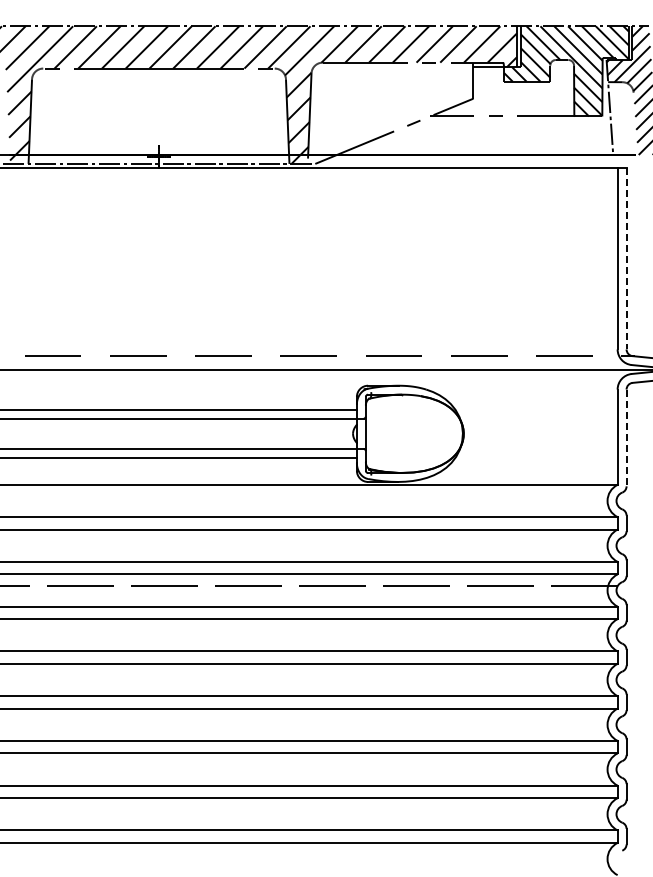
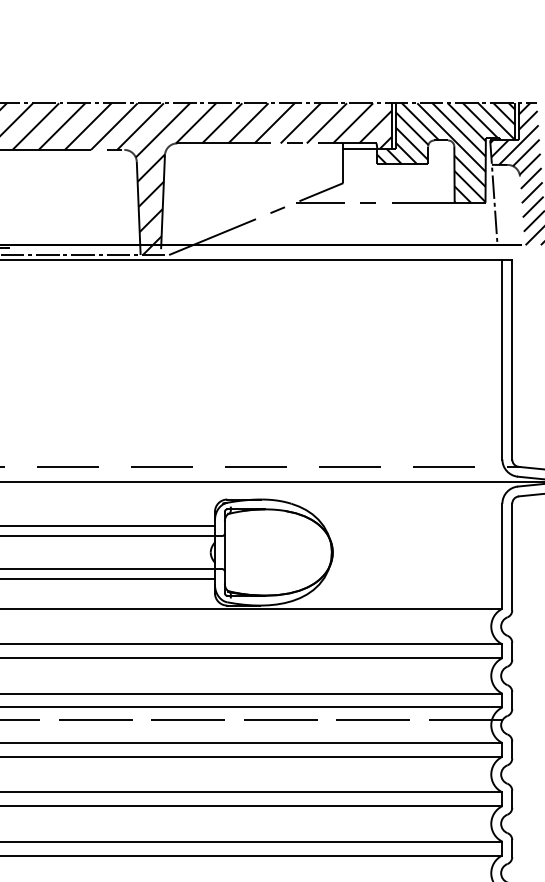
line: (626, 258) -> (512, 359), dashed -> solid
line: (626, 438) -> (512, 557), dashed -> solid

